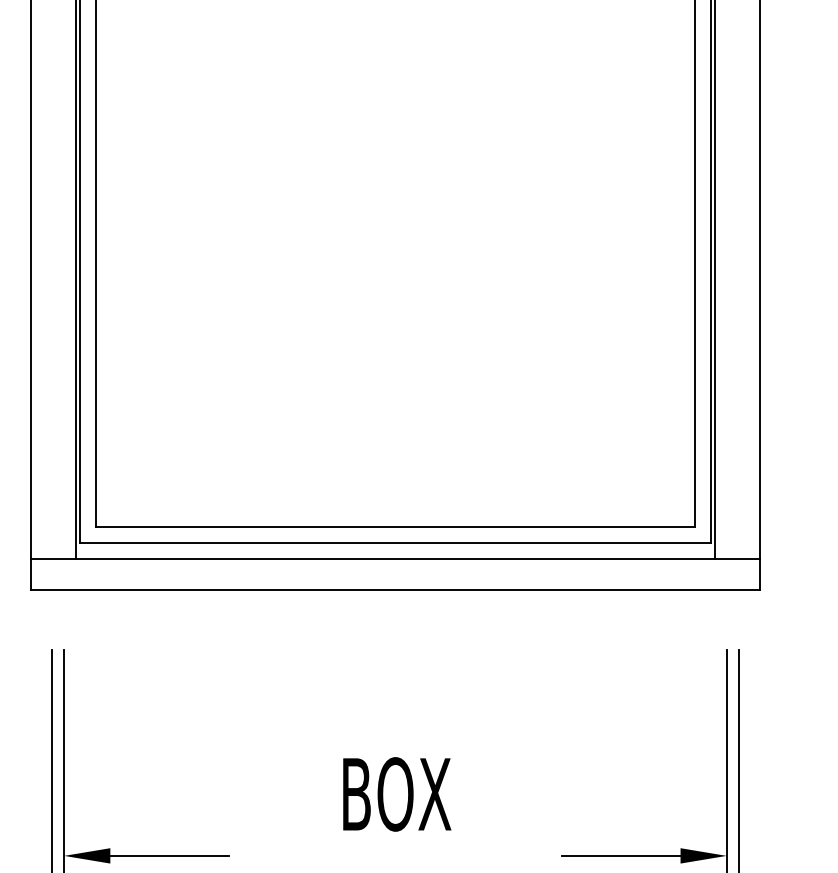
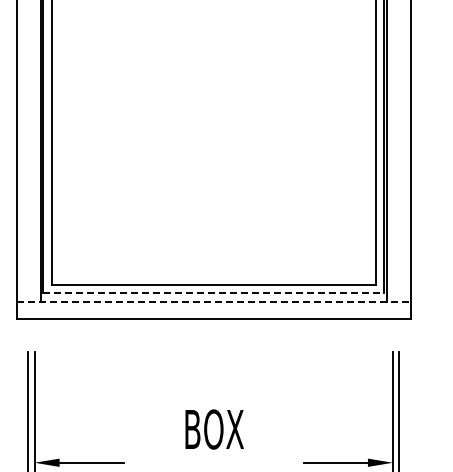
line: (396, 542) -> (214, 293), solid -> dashed
line: (396, 559) -> (214, 302), solid -> dashed

